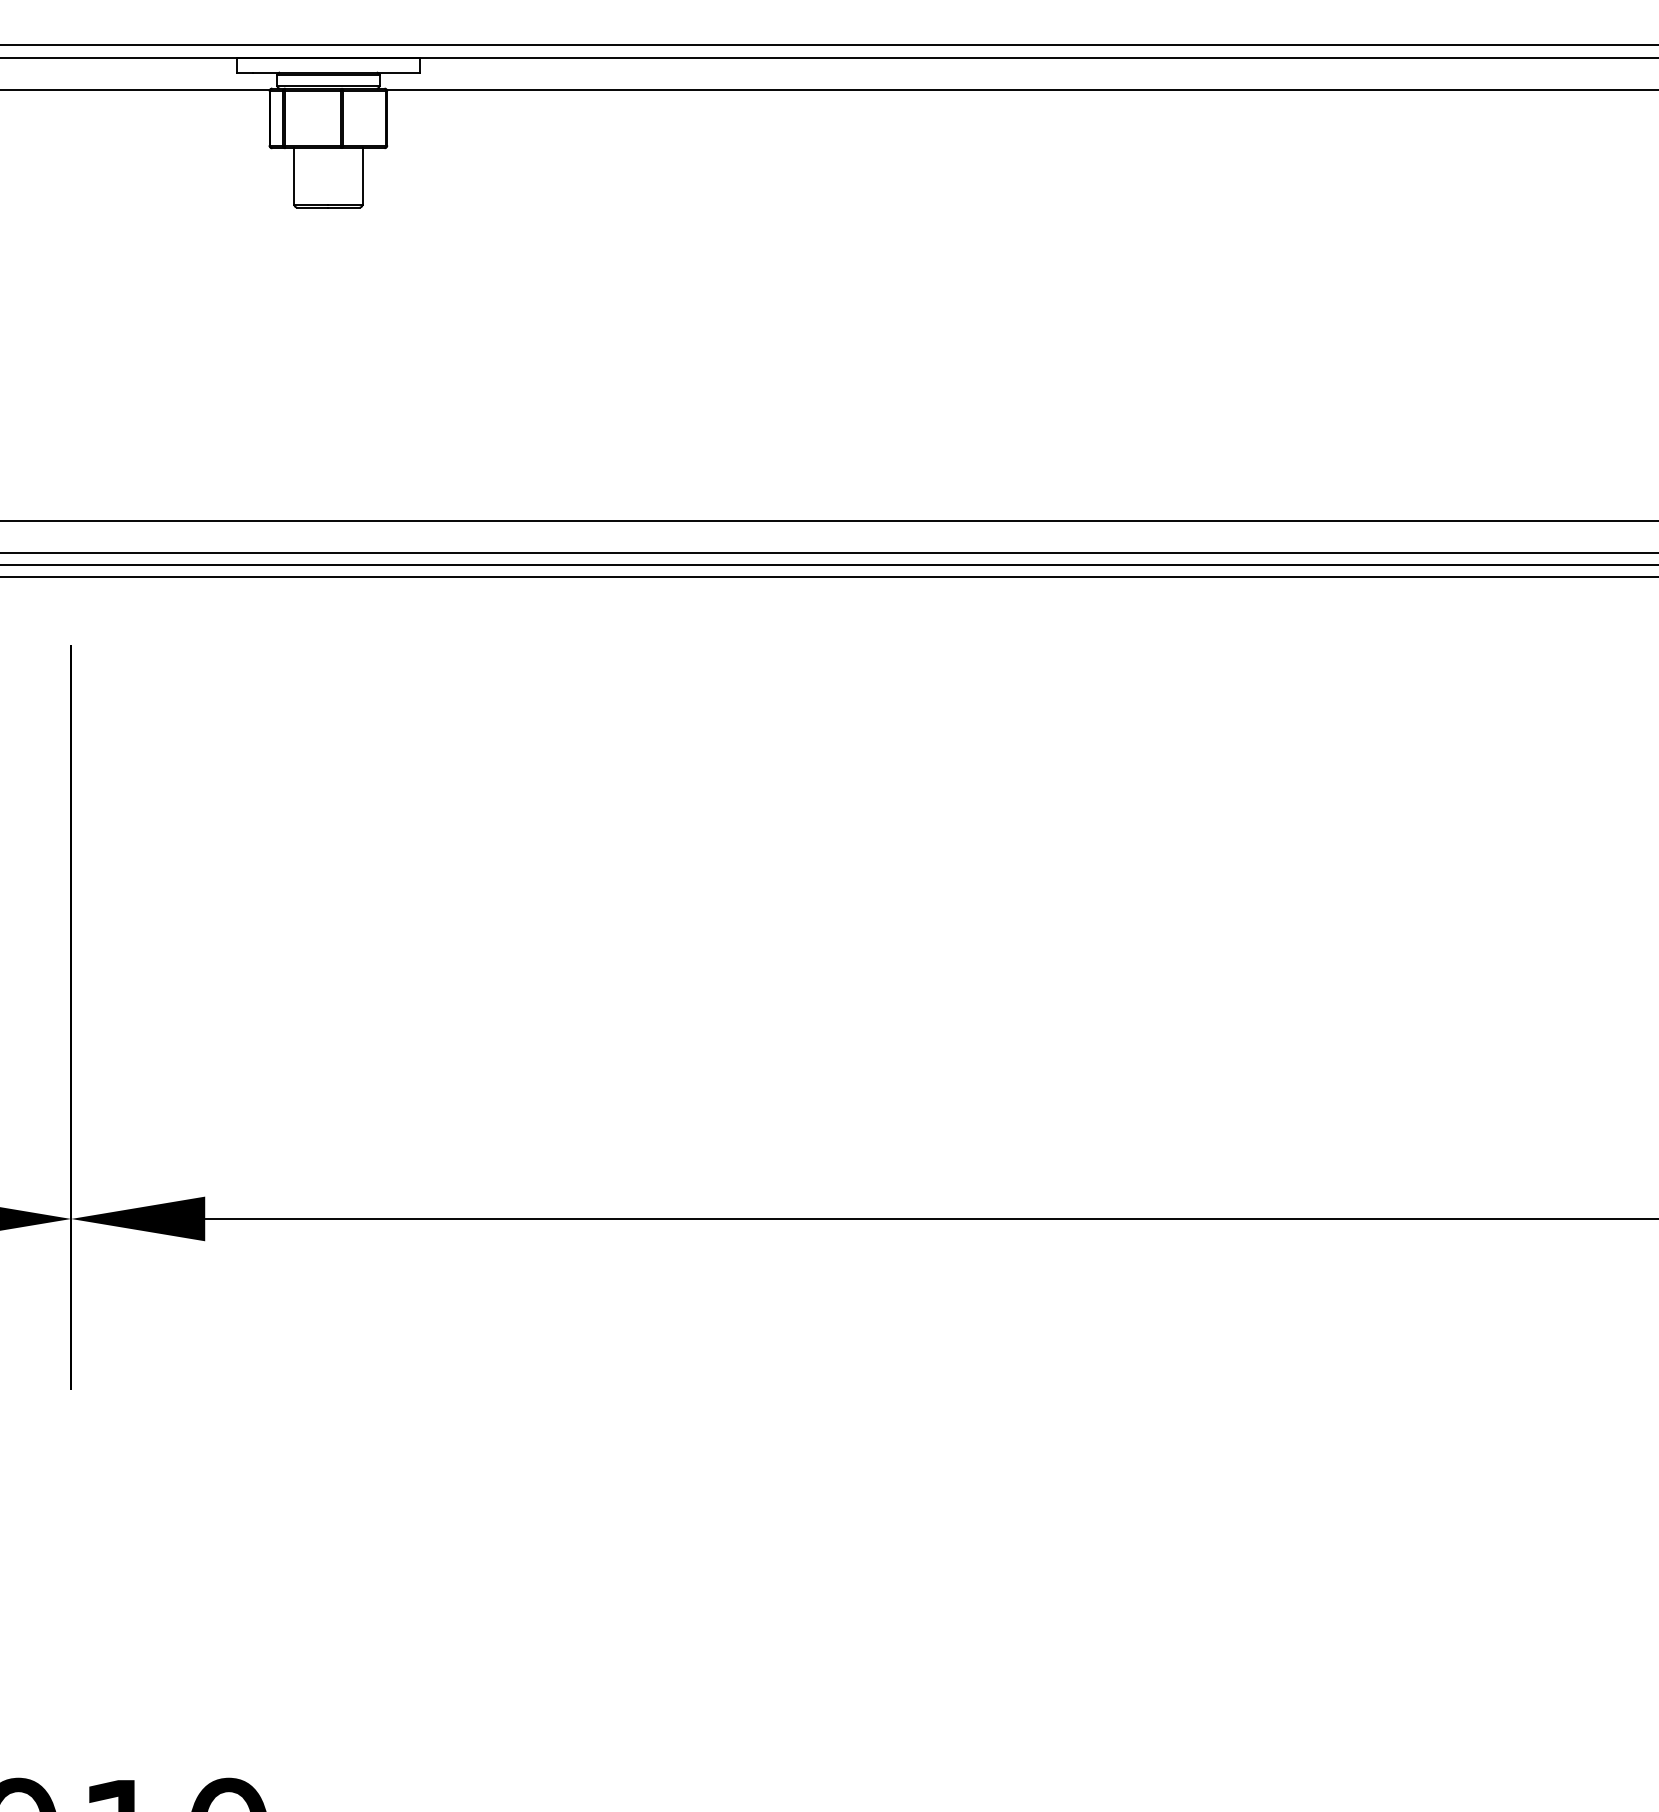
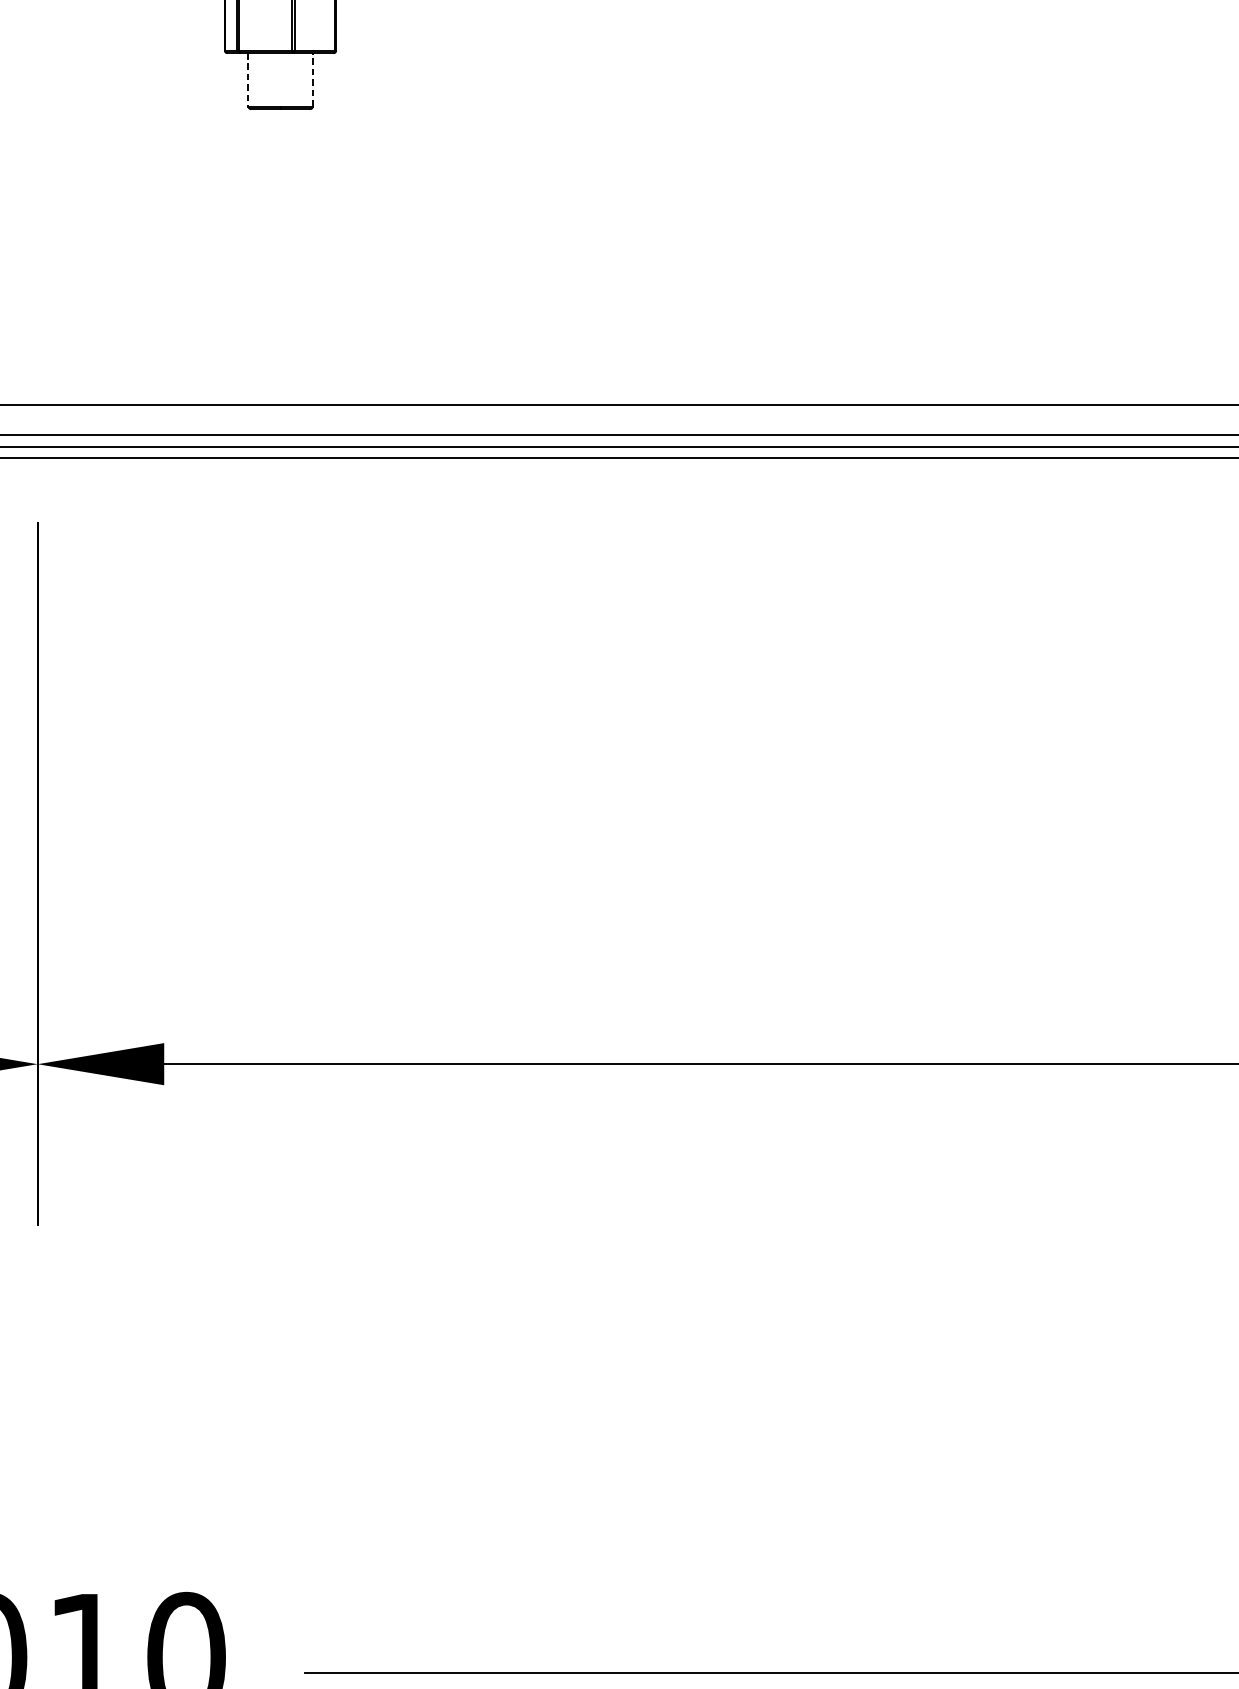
line: (362, 176) -> (312, 79), solid -> dashed
line: (294, 177) -> (248, 80), solid -> dashed

